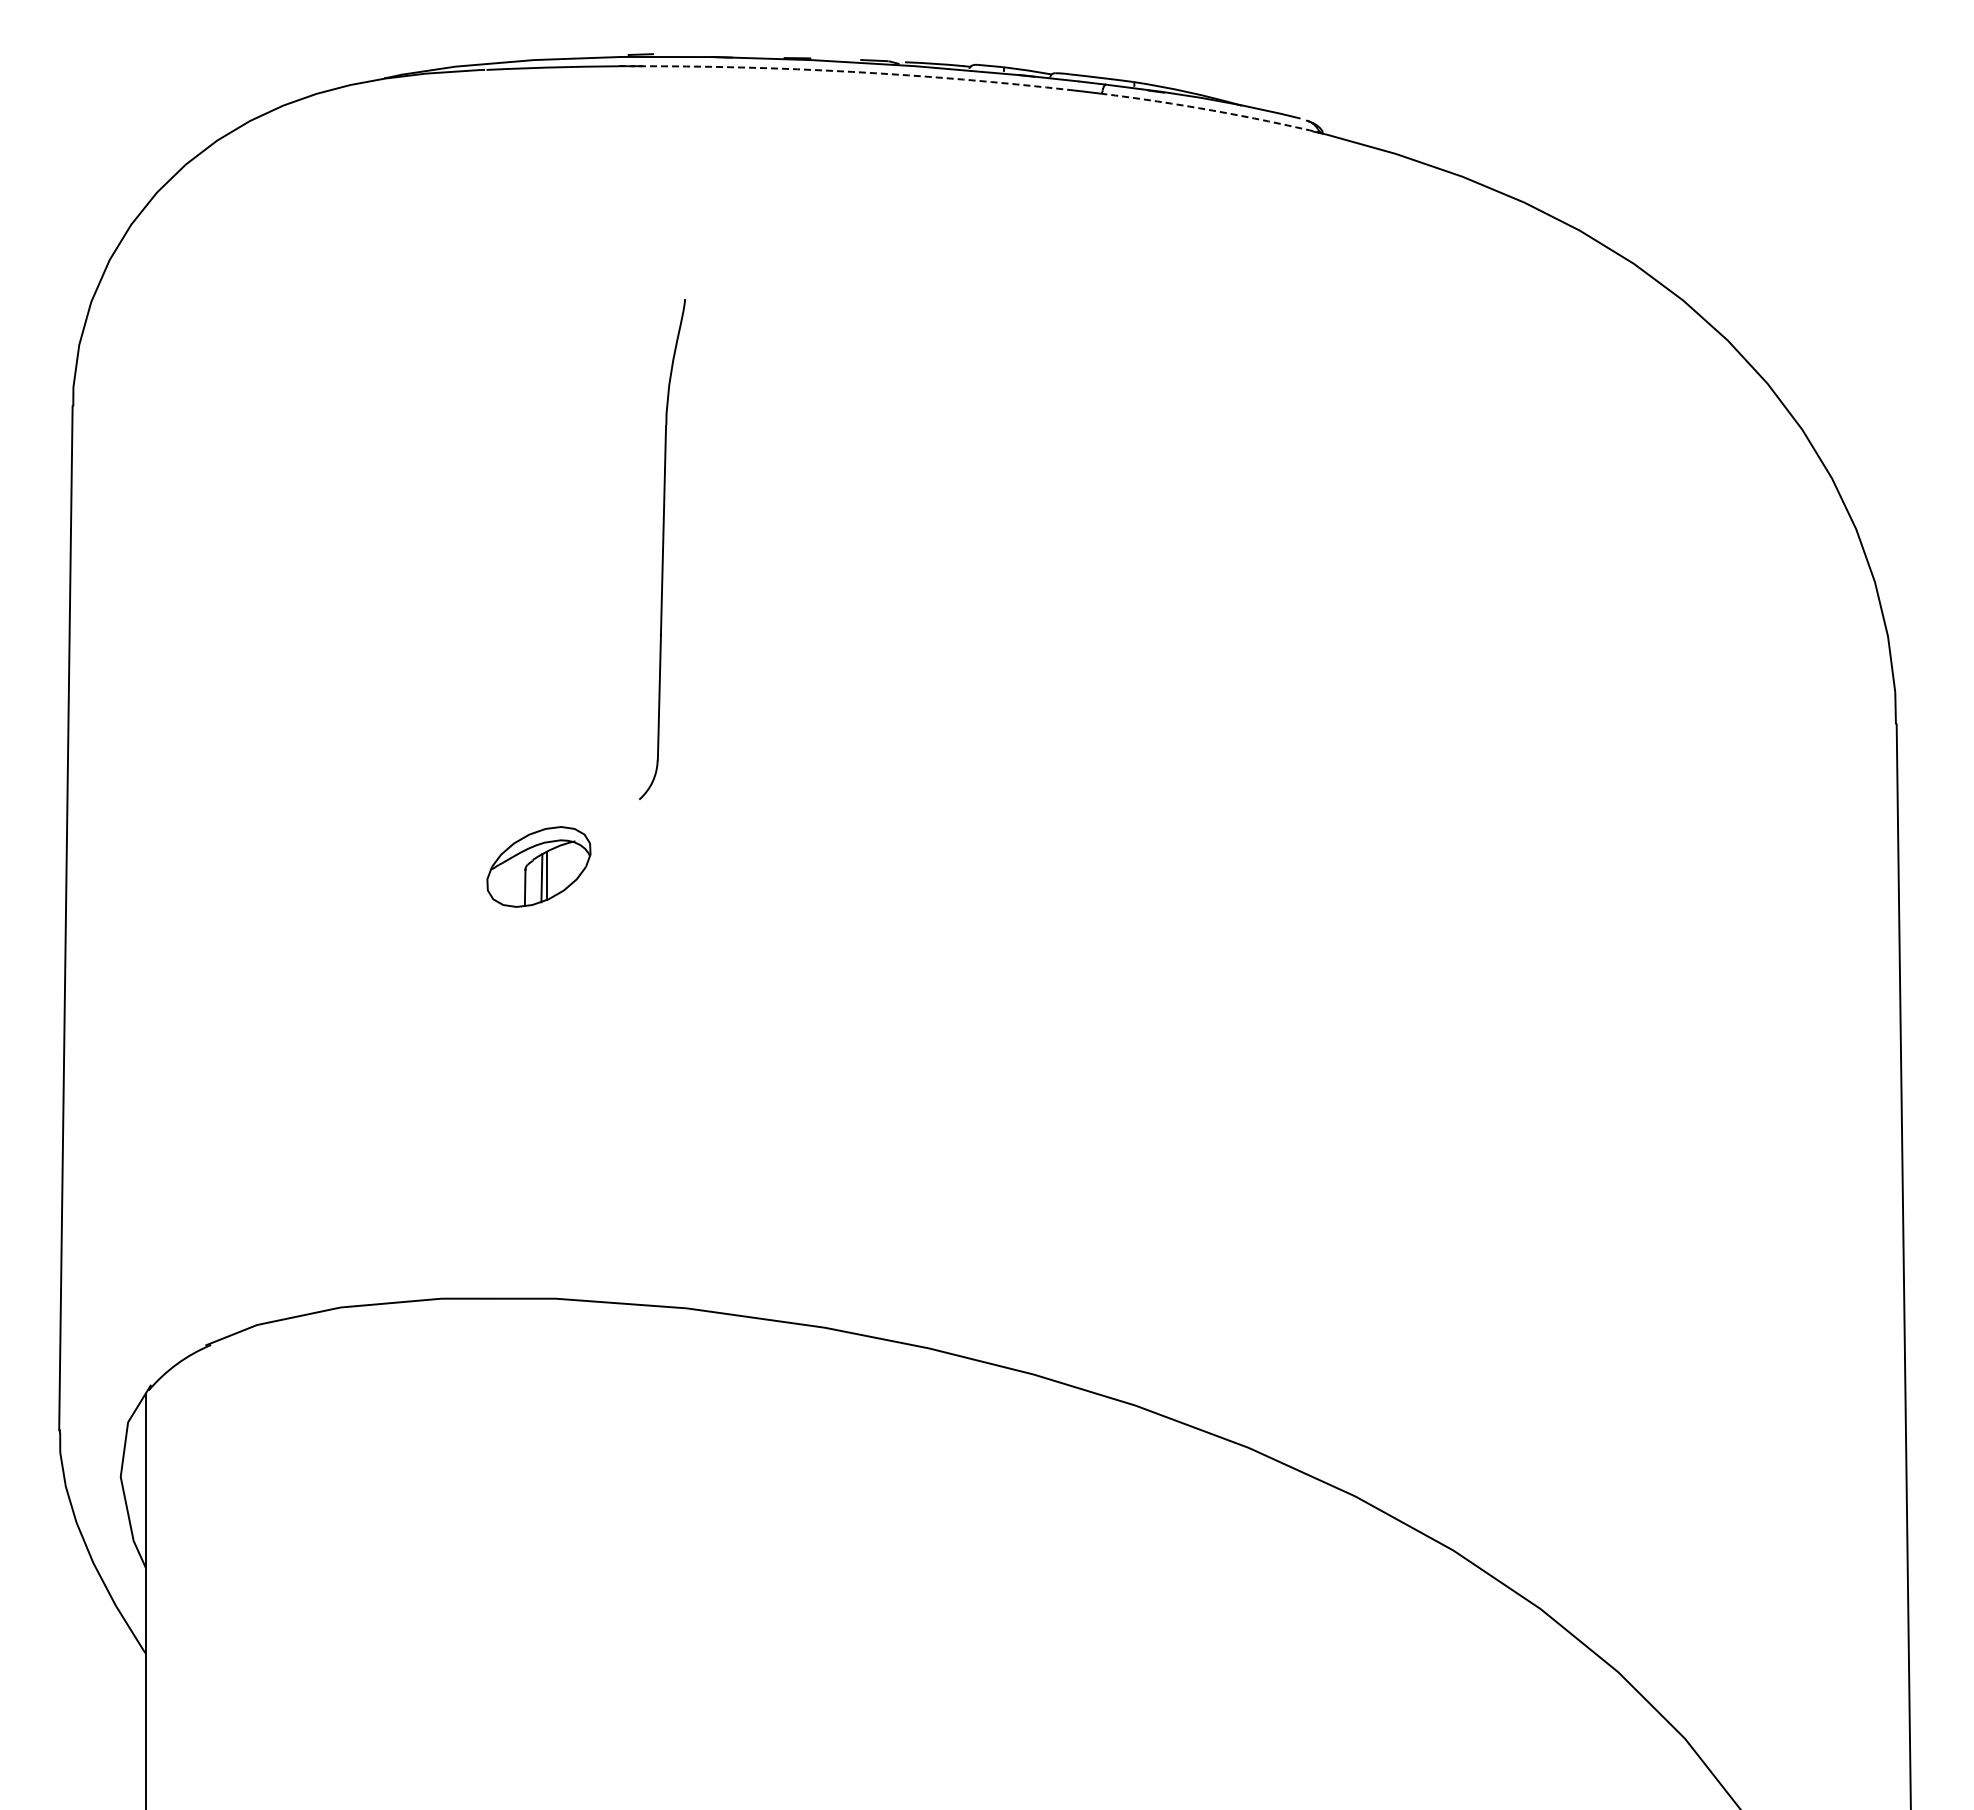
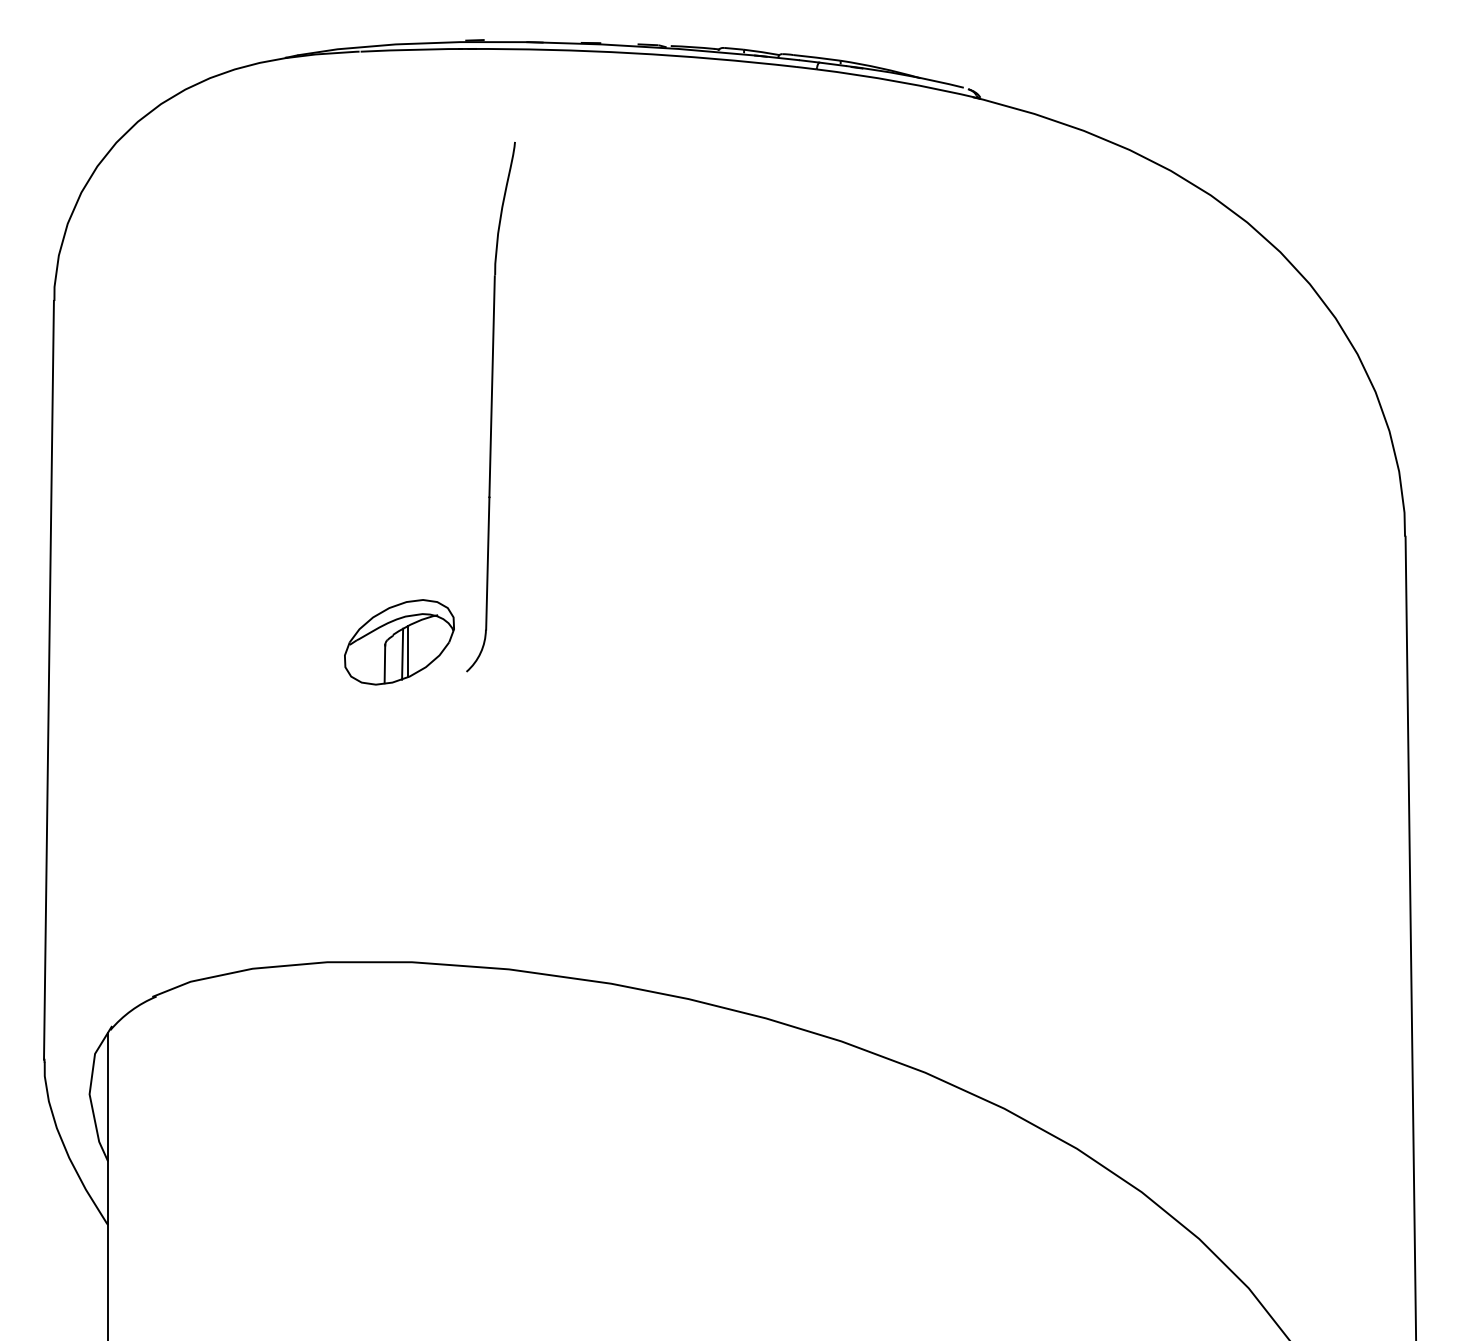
arc: (852, 71) -> (631, 52), dashed -> solid
arc: (1213, 110) -> (899, 81), dashed -> solid
part: (662, 549) -> (491, 407), size x1.43
part: (538, 866) -> (399, 641), size x1.43

